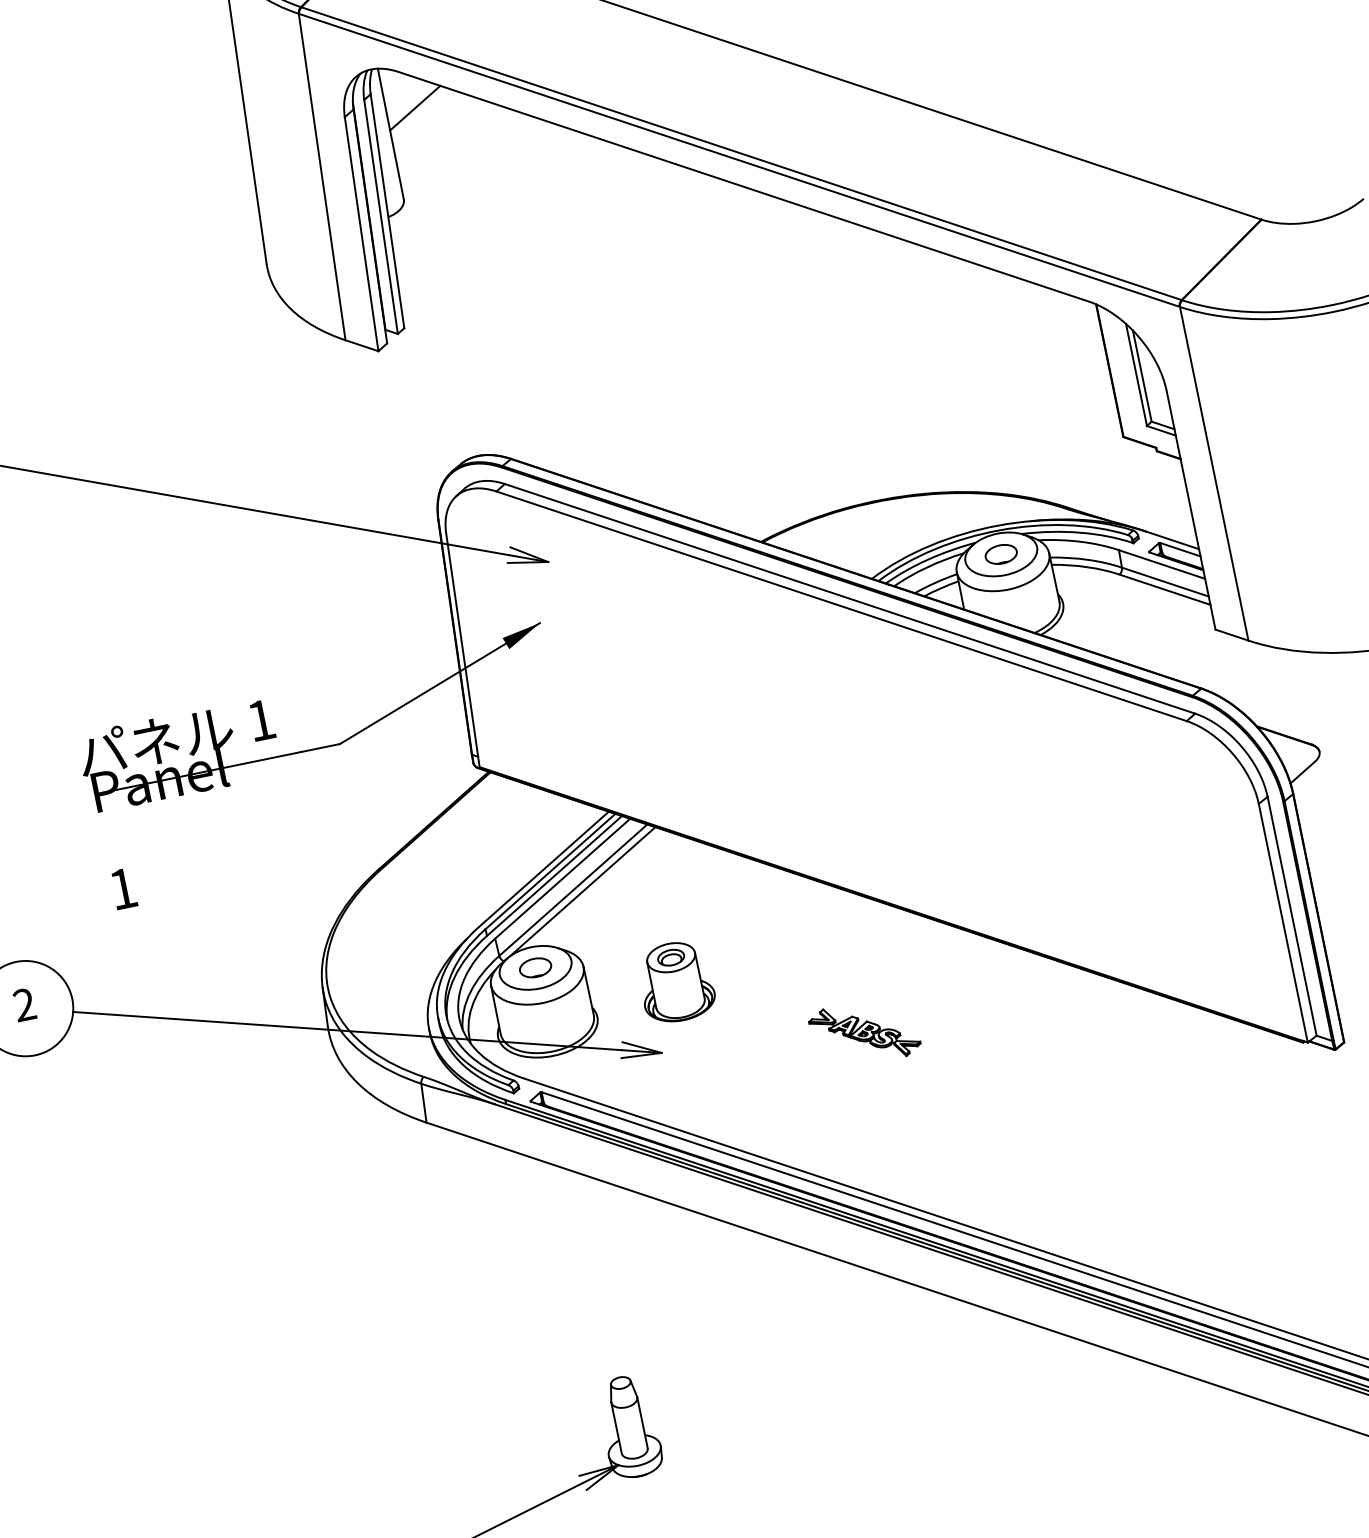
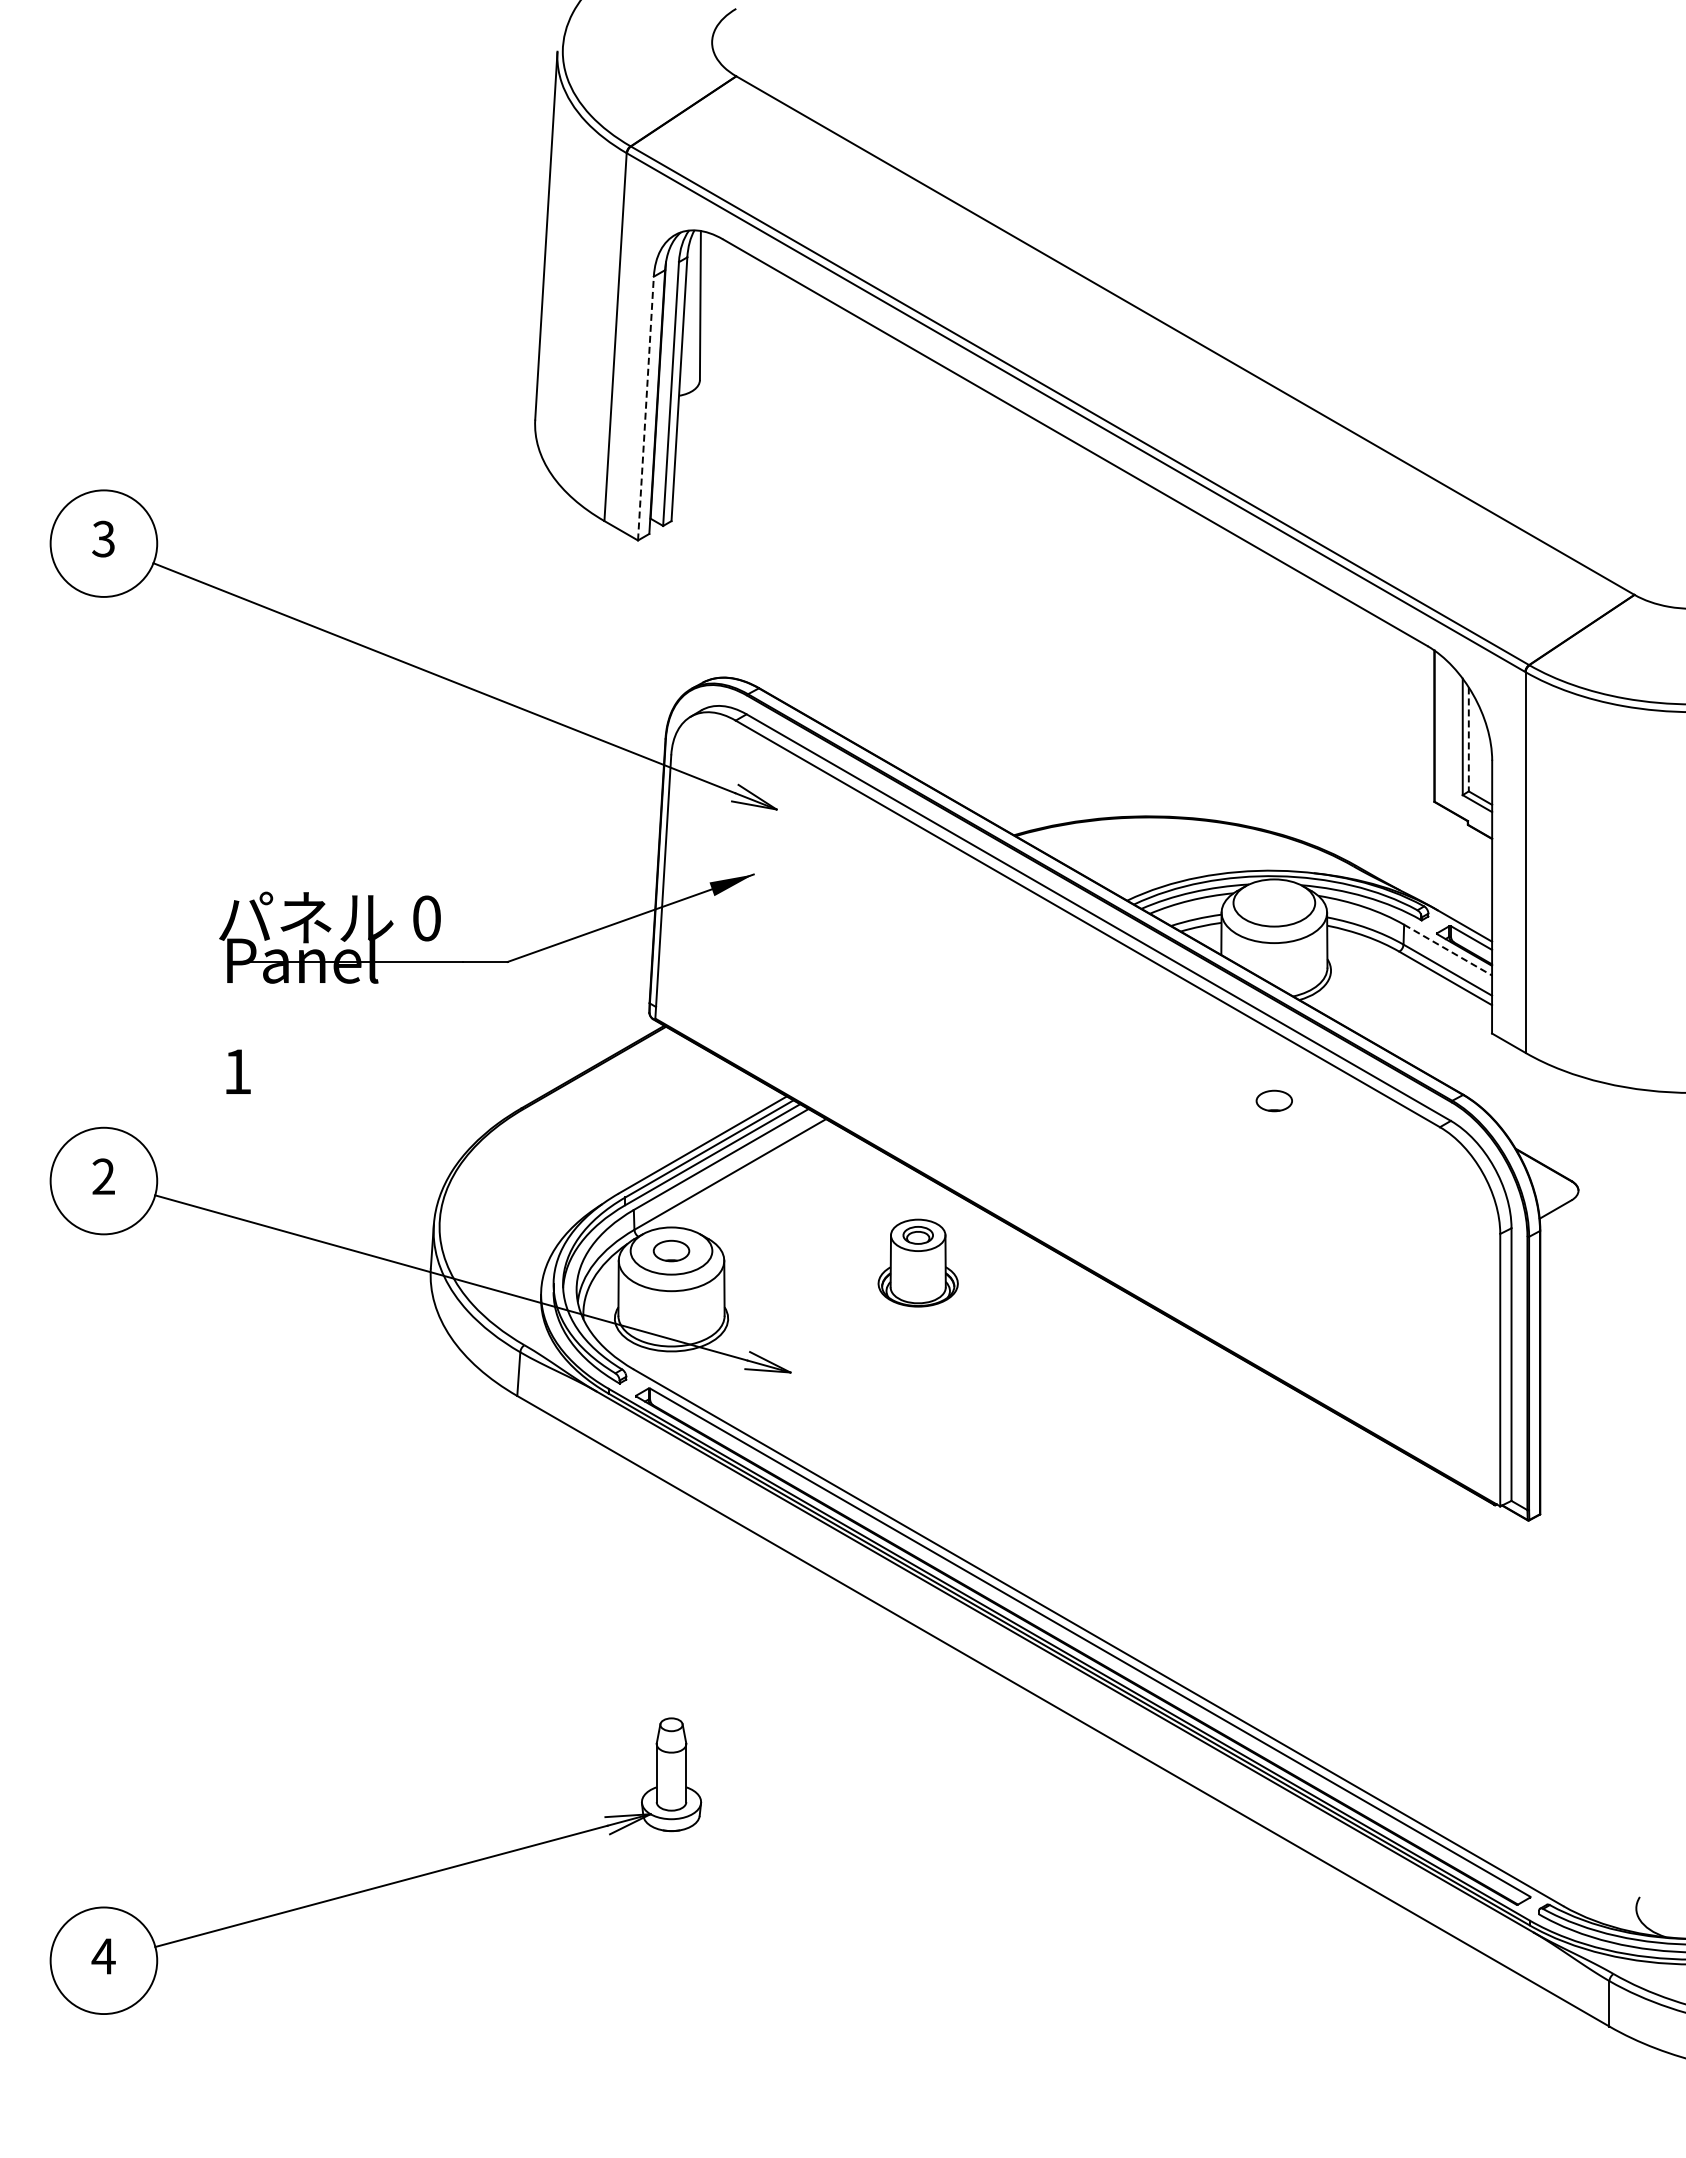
line: (414, 108) -> (732, 282), removed
line: (361, 234) -> (645, 408), solid -> dashed
line: (1142, 376) -> (1468, 739), solid -> dashed
part: (1000, 554) -> (1273, 1100), moved
line: (1162, 564) -> (1448, 950), solid -> dashed
text: (261, 720) -> (426, 918), 1 -> 0
line: (581, 891) -> (739, 1177), removed
part: (675, 981) -> (917, 1262), moved
part: (864, 1032) -> (1017, 1395), removed

